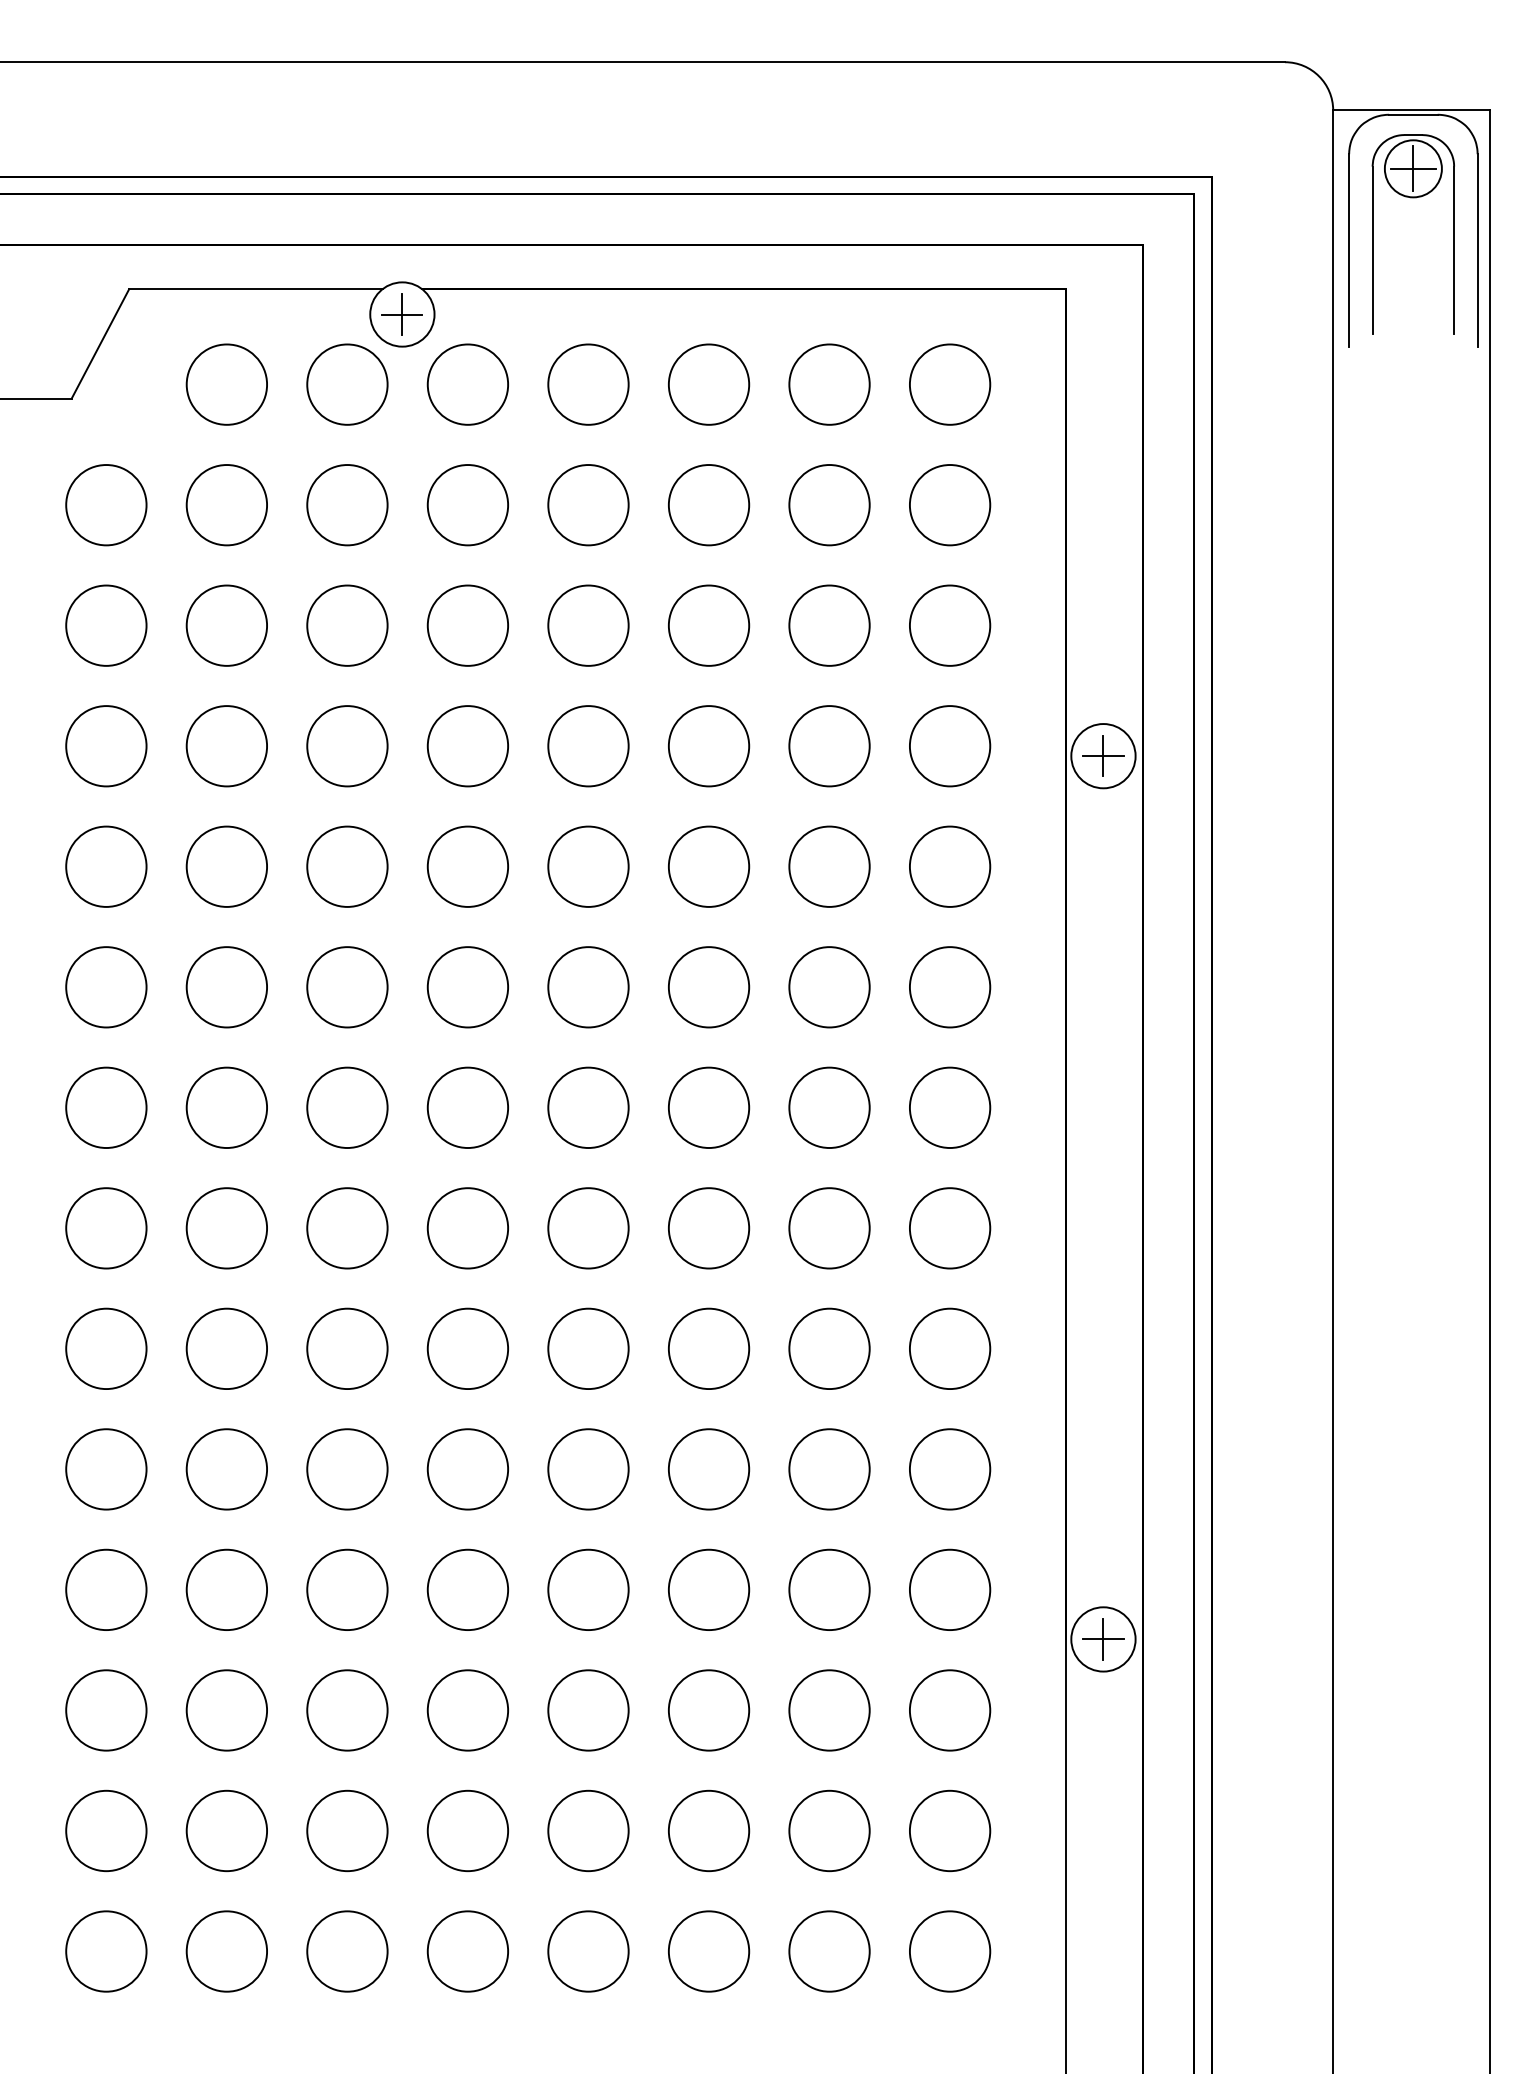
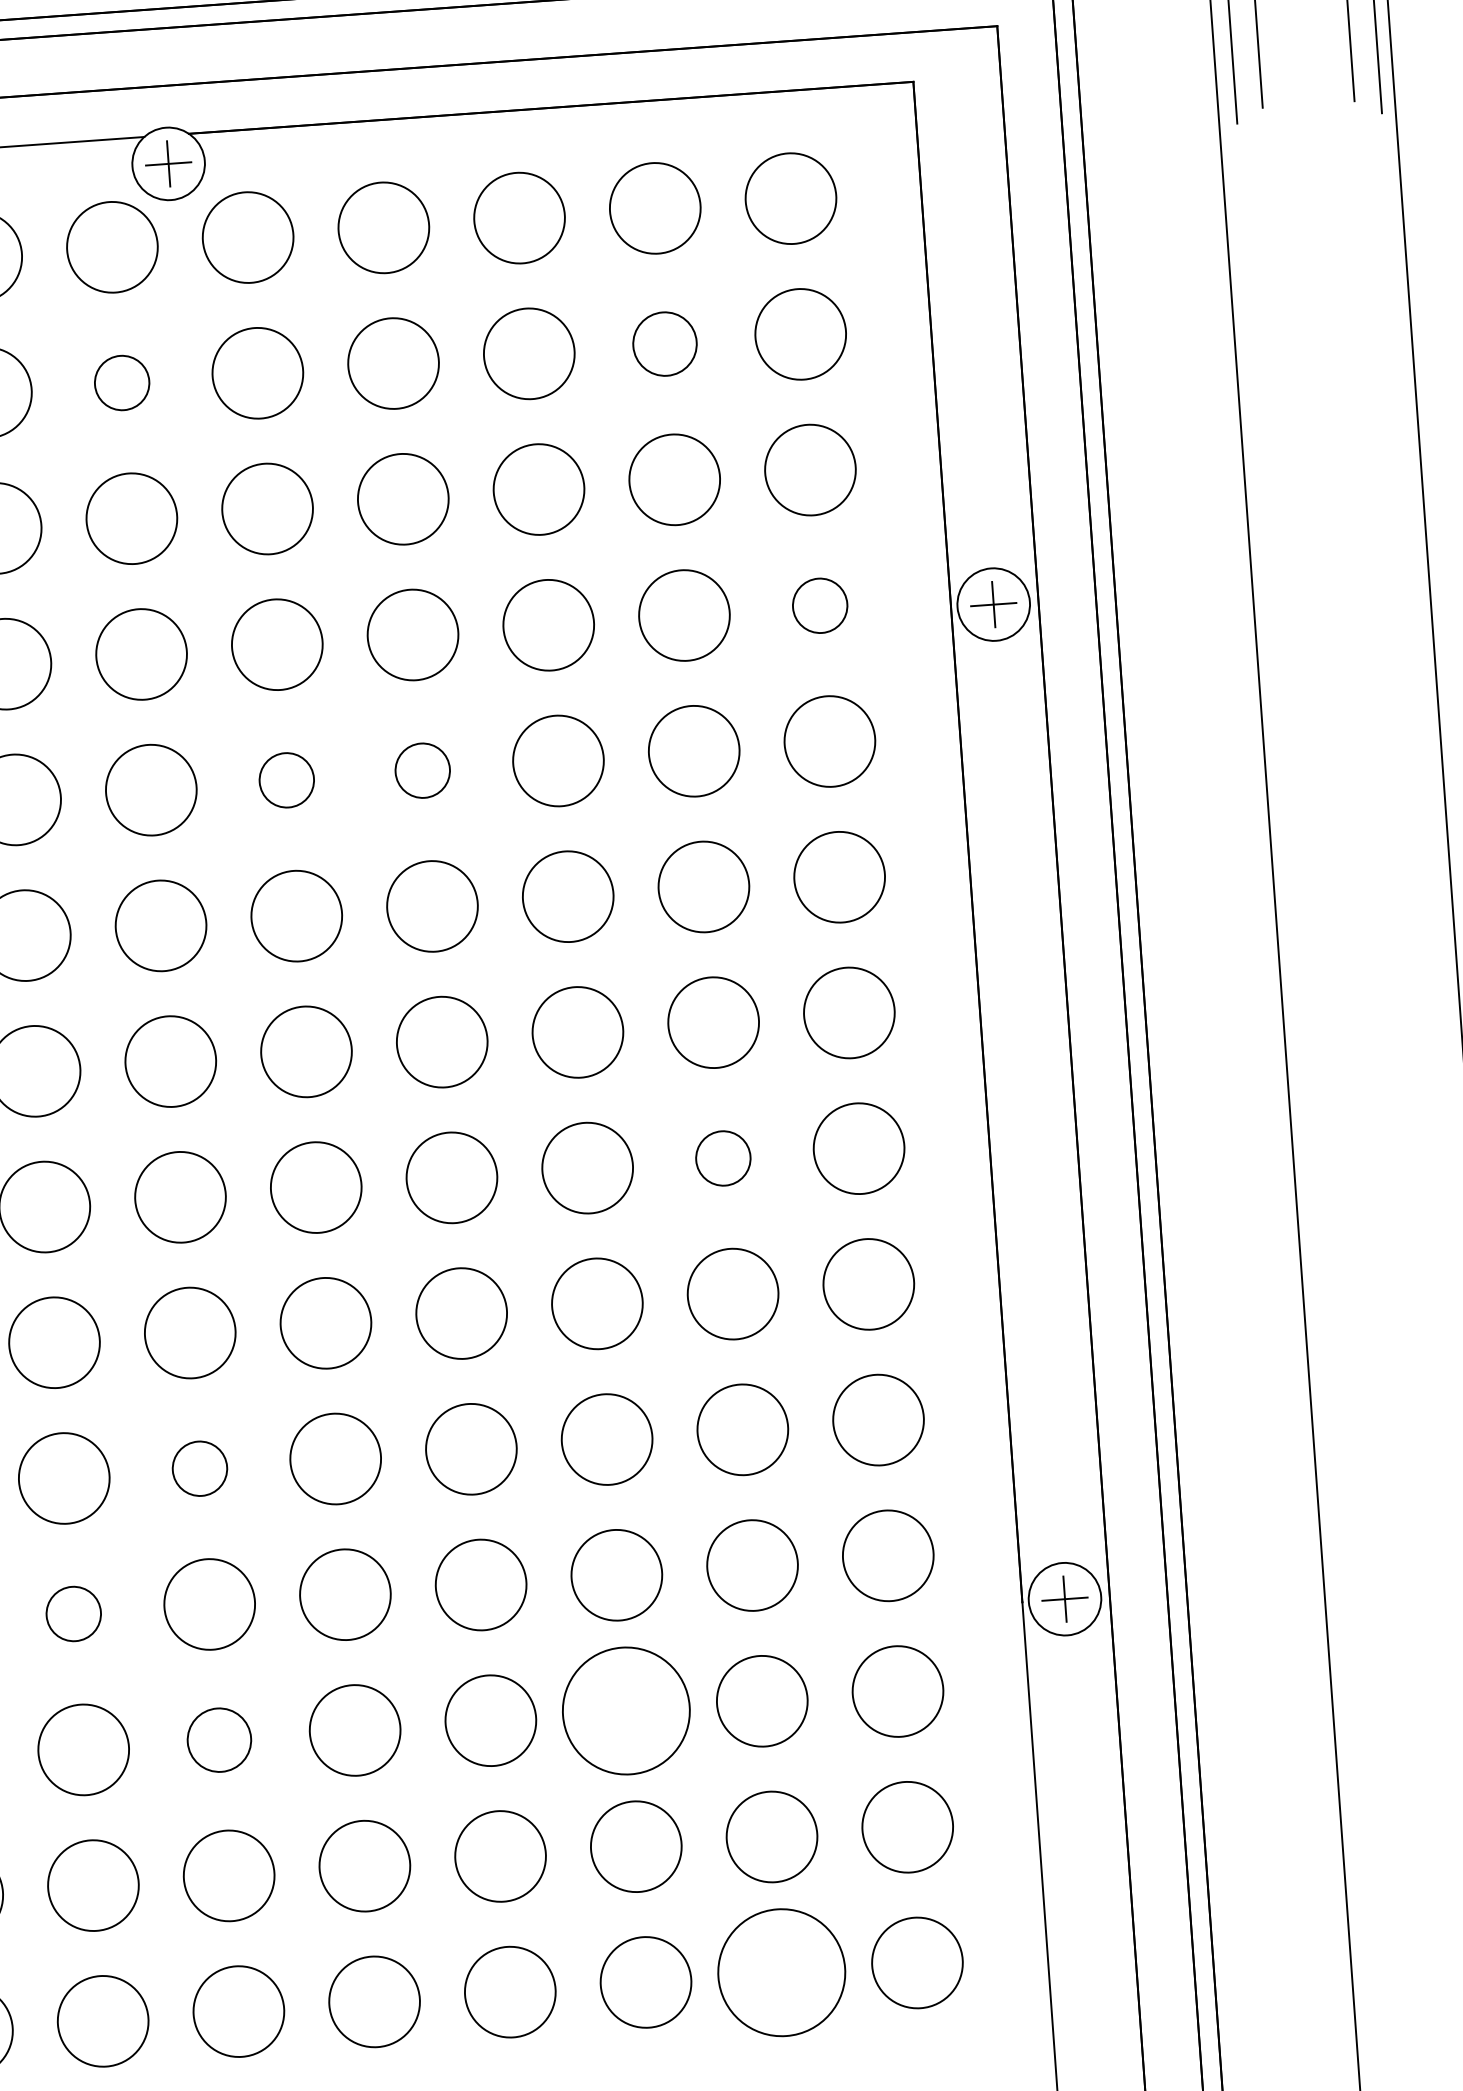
circle: (347, 505) -> (122, 383), size x0.6
circle: (829, 505) -> (664, 344), size x0.7
circle: (949, 746) -> (819, 606), size x0.6
circle: (467, 866) -> (286, 780), size x0.6
circle: (588, 866) -> (422, 770), size x0.6
circle: (829, 1228) -> (723, 1158), size x0.6
circle: (347, 1469) -> (200, 1468), size x0.6
circle: (226, 1589) -> (73, 1613), size x0.6
circle: (347, 1710) -> (219, 1740), size x0.7
circle: (709, 1710) -> (627, 1711), size x1.4
circle: (829, 1951) -> (781, 1972), size x1.4

